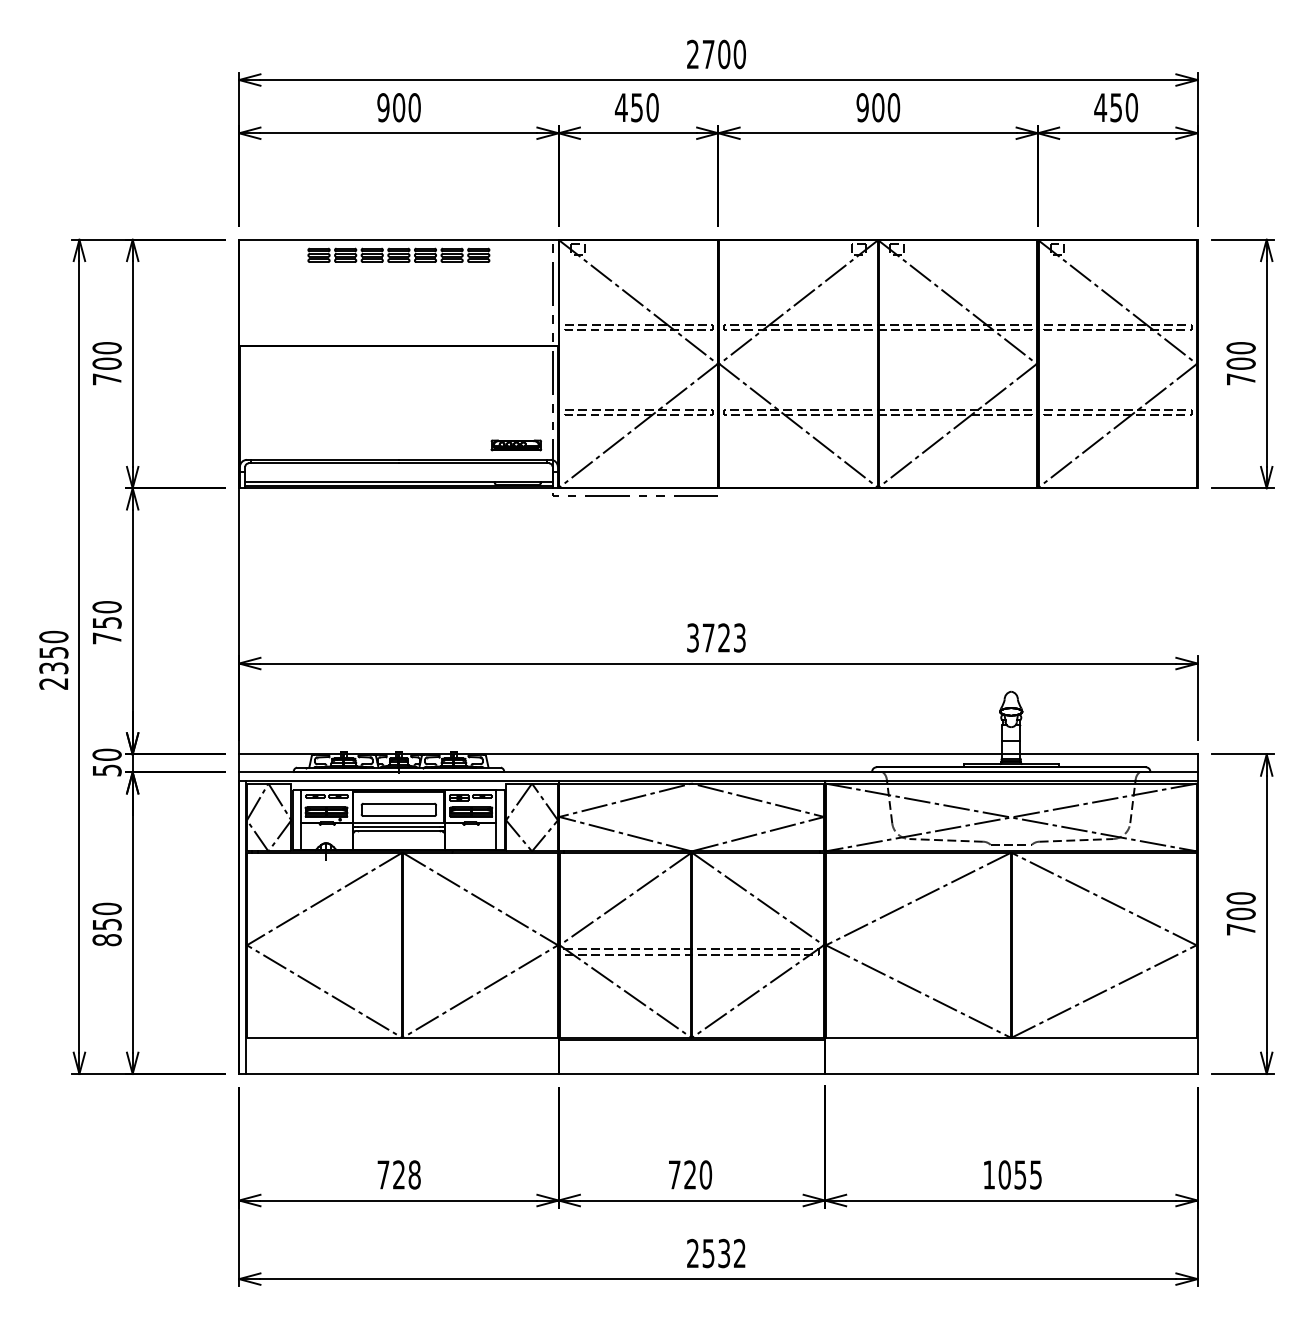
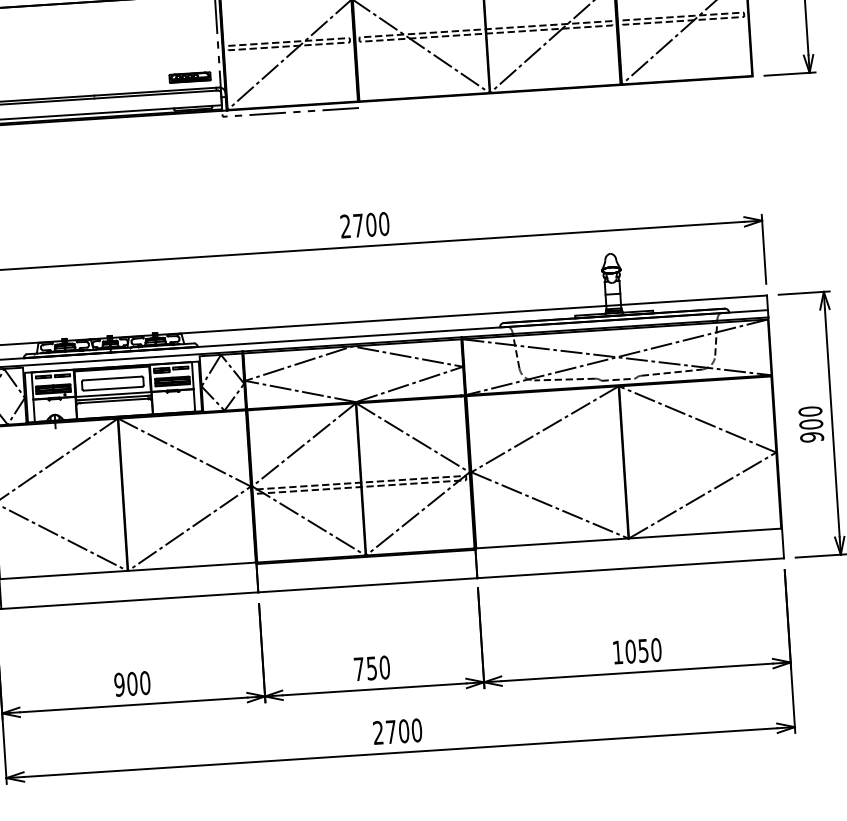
text: (716, 637) -> (364, 224), 3723 -> 2700
text: (1240, 929) -> (811, 437), 700 -> 900
text: (398, 1174) -> (131, 683), 728 -> 900
text: (689, 1174) -> (371, 668), 720 -> 750
text: (1036, 1174) -> (656, 649), 1055 -> 1050
text: (723, 1253) -> (403, 731), 2532 -> 2700

